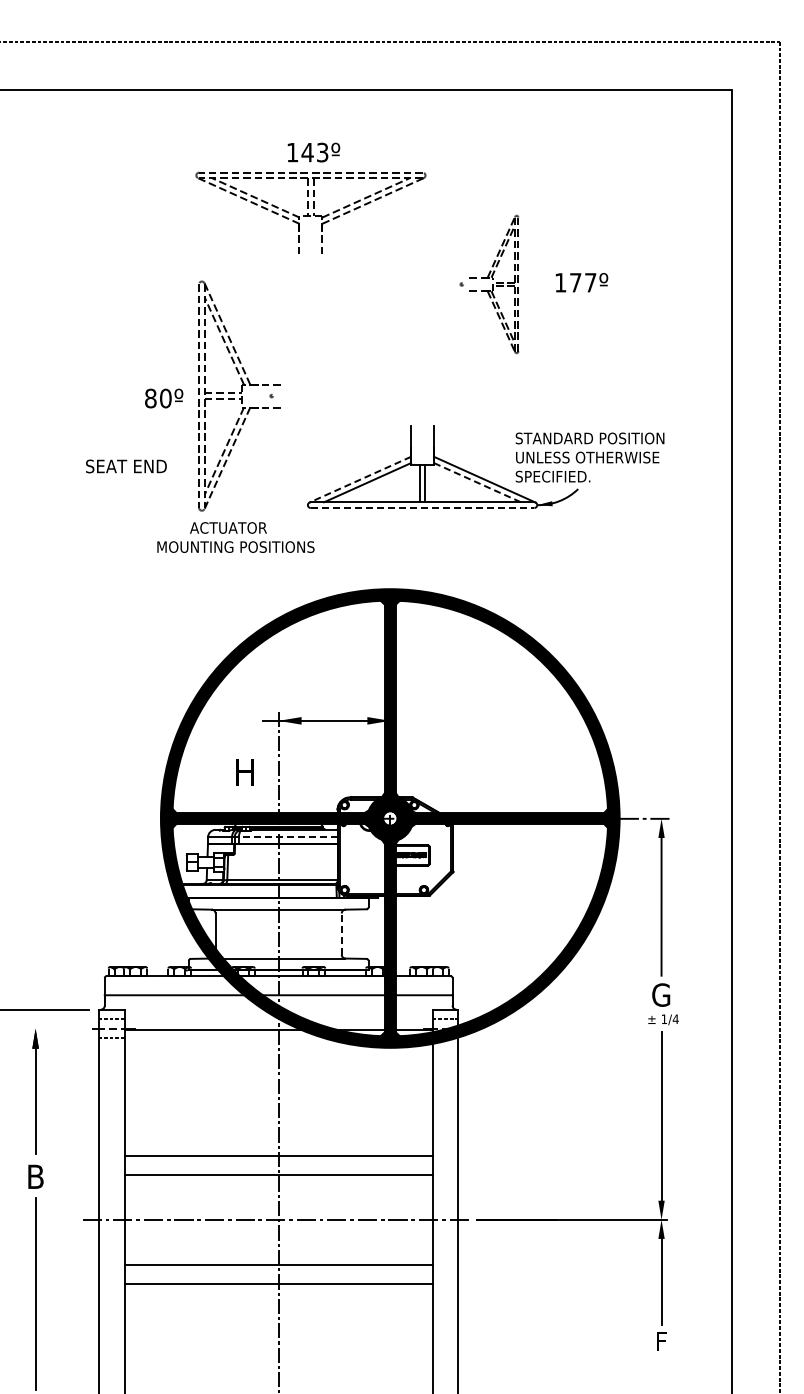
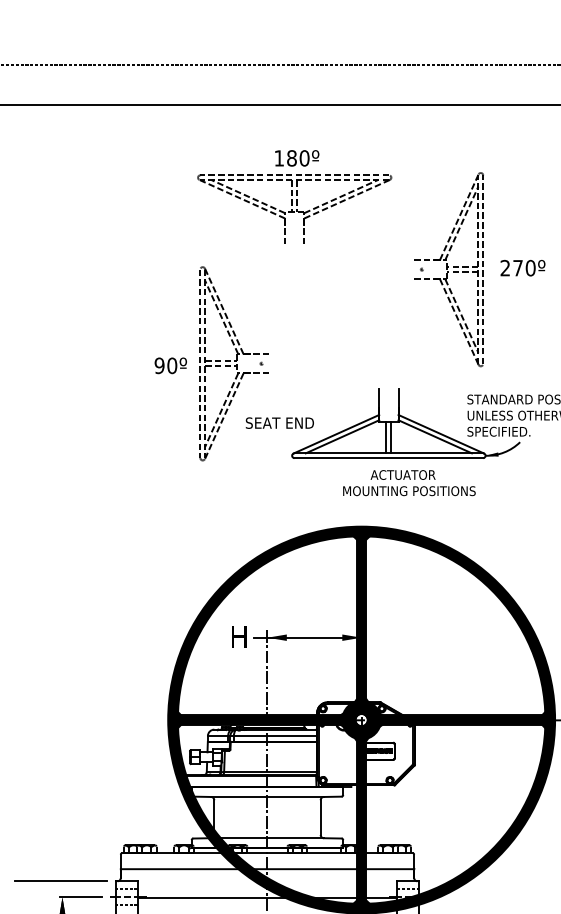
text: (314, 152) -> (297, 158), 143º -> 180º
text: (575, 282) -> (517, 267), 177º -> 270º
part: (494, 284) -> (449, 269), size x1.67
text: (150, 398) -> (159, 365), 80º -> 90º
text: (126, 466) -> (279, 423), moved
line: (360, 479) -> (336, 434), dashed -> solid
line: (477, 482) -> (435, 436), dashed -> solid
line: (422, 508) -> (388, 458), dashed -> solid
text: (235, 537) -> (409, 483), moved
text: (244, 772) -> (238, 637), moved
line: (287, 837) -> (274, 736), dashed -> solid
line: (341, 934) -> (320, 817), dashed -> solid
line: (57, 1028) -> (80, 897), added

